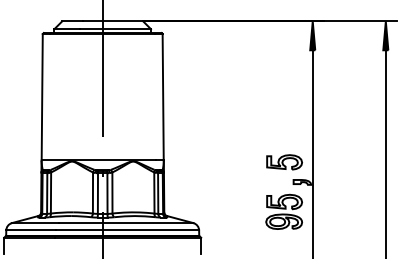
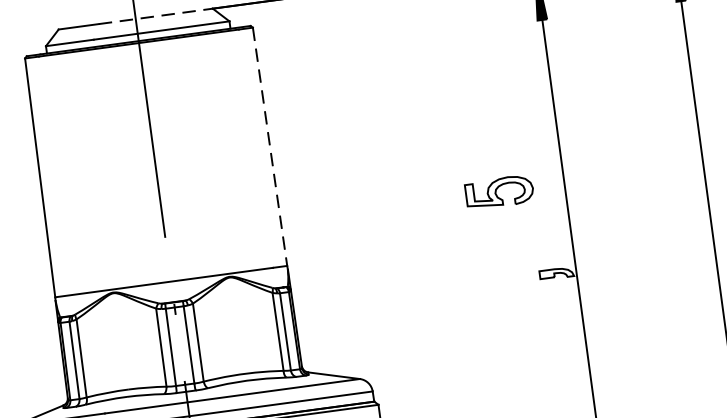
line: (113, 21) -> (156, 16), solid -> dashed
line: (163, 96) -> (270, 146), solid -> dashed
part: (284, 162) -> (499, 192), moved
part: (283, 211) -> (528, 333), removed

